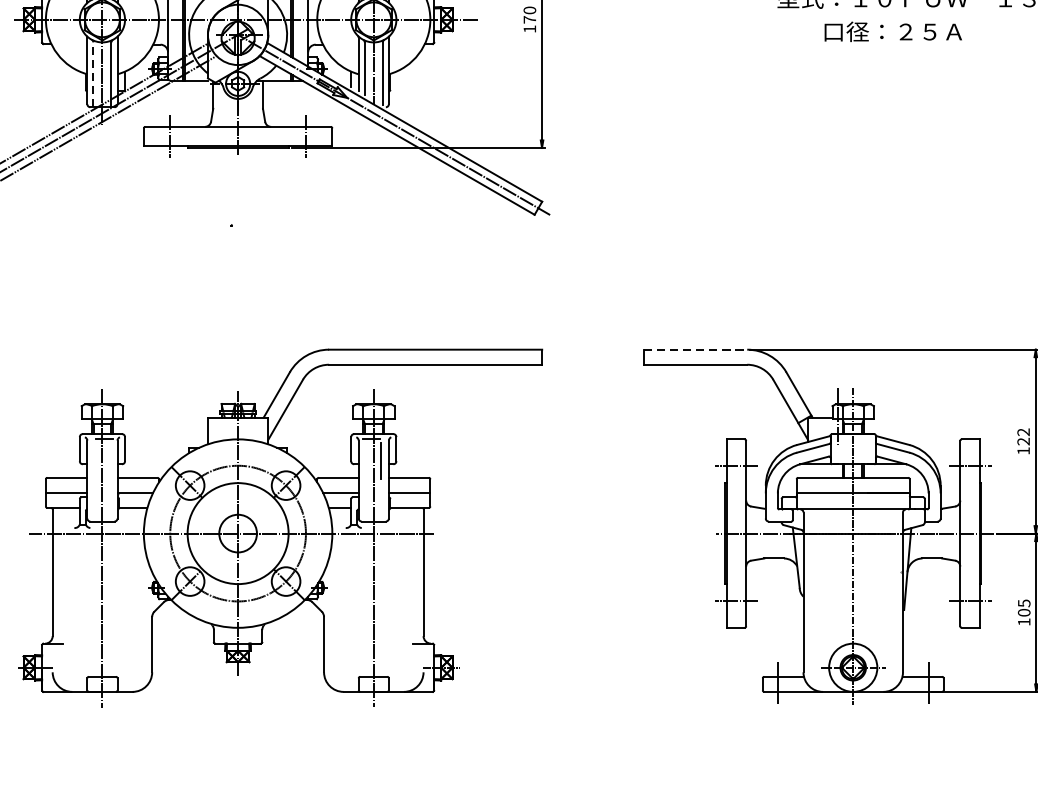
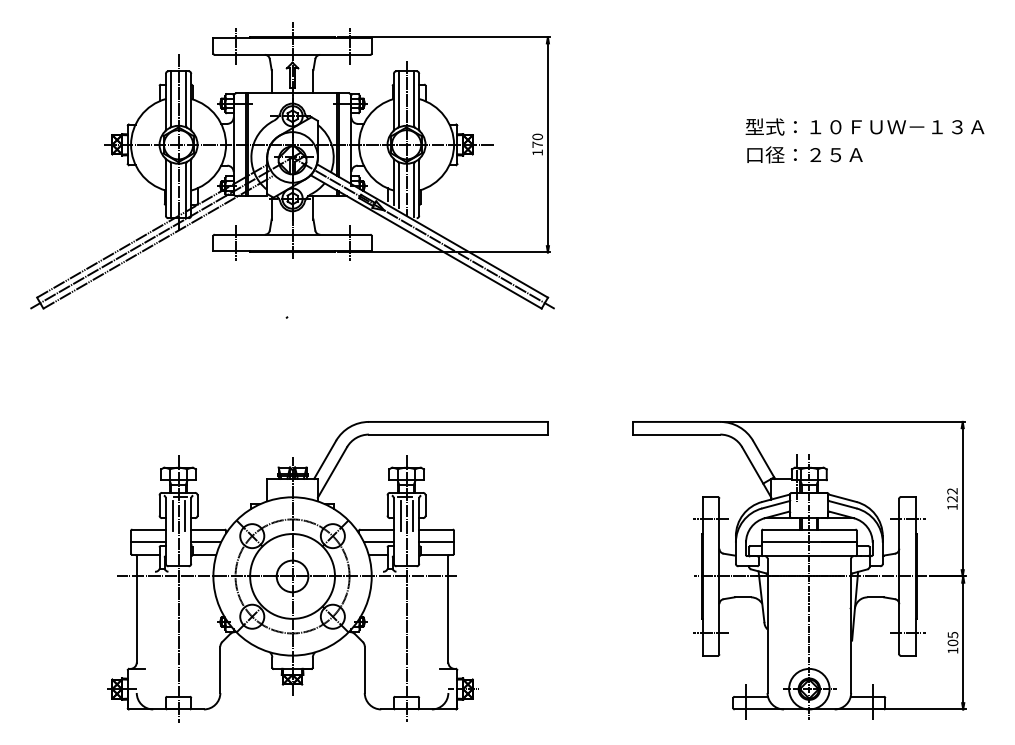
text: (892, 31) -> (804, 154), moved
line: (92, 74) -> (170, 190), dashed -> solid
line: (696, 349) -> (677, 421), dashed -> solid
line: (95, 461) -> (172, 515), added
line: (109, 461) -> (184, 515), added
line: (366, 461) -> (400, 515), added

